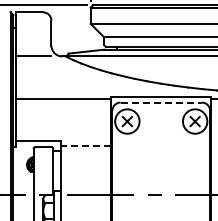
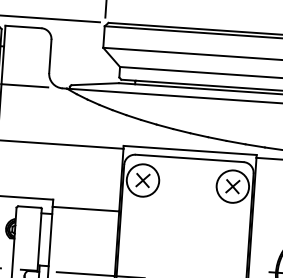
line: (161, 102) -> (189, 158), dashed -> solid
line: (85, 145) -> (85, 208), dashed -> solid

